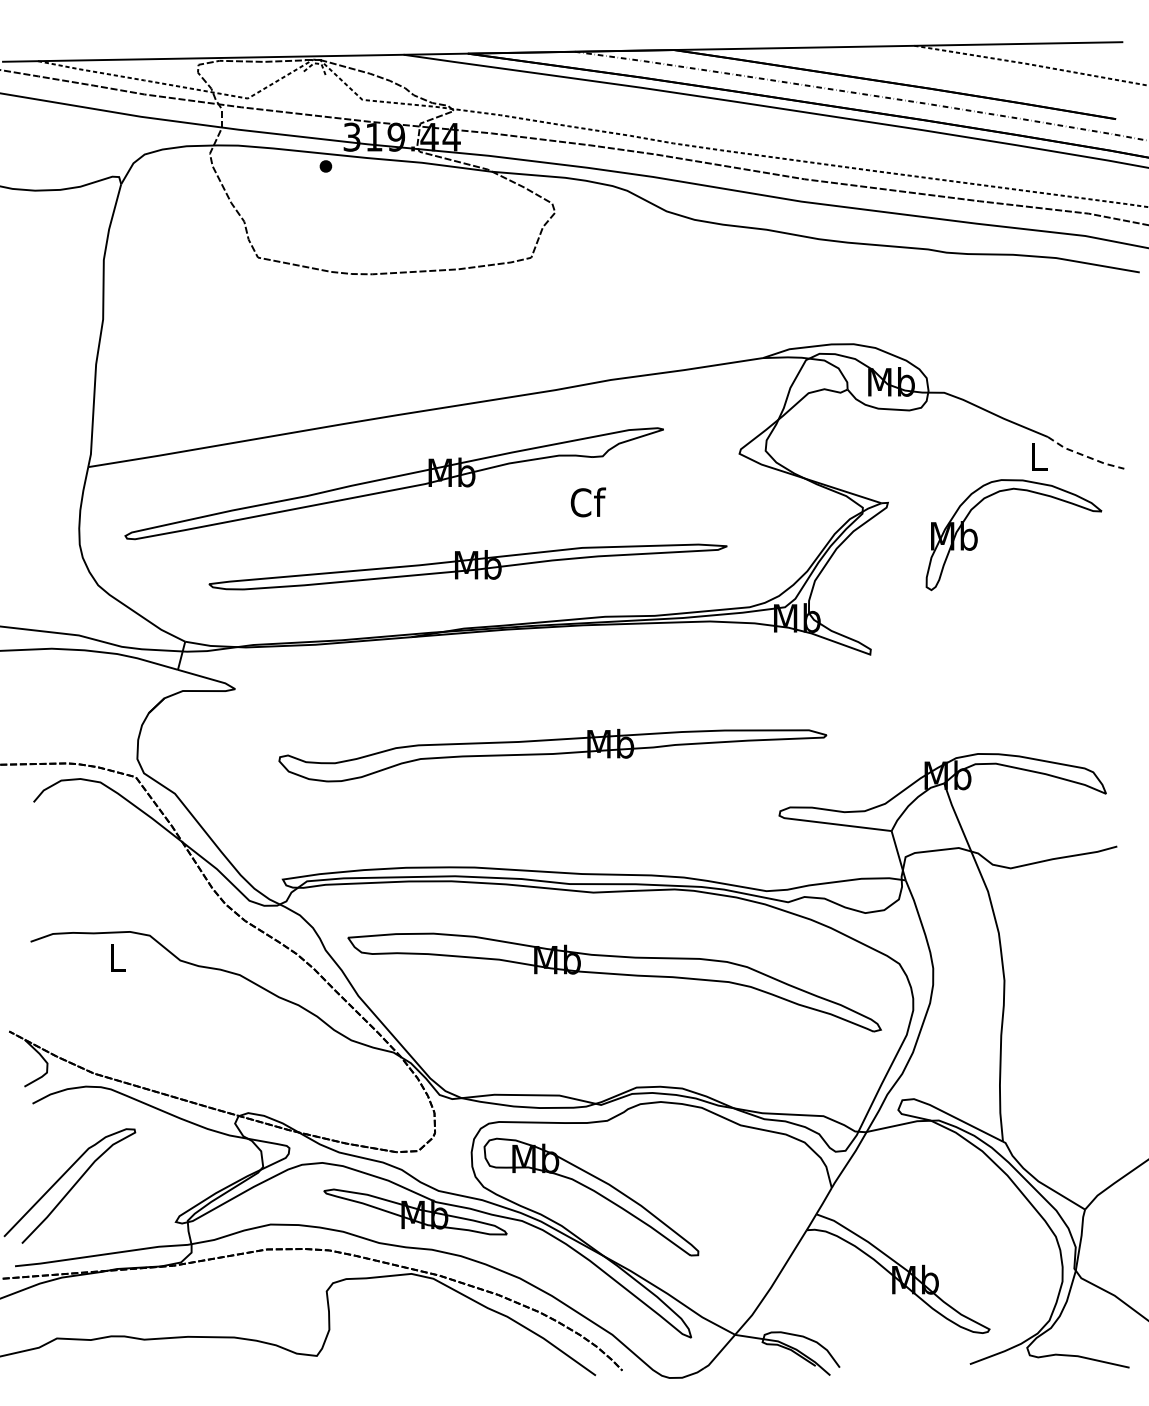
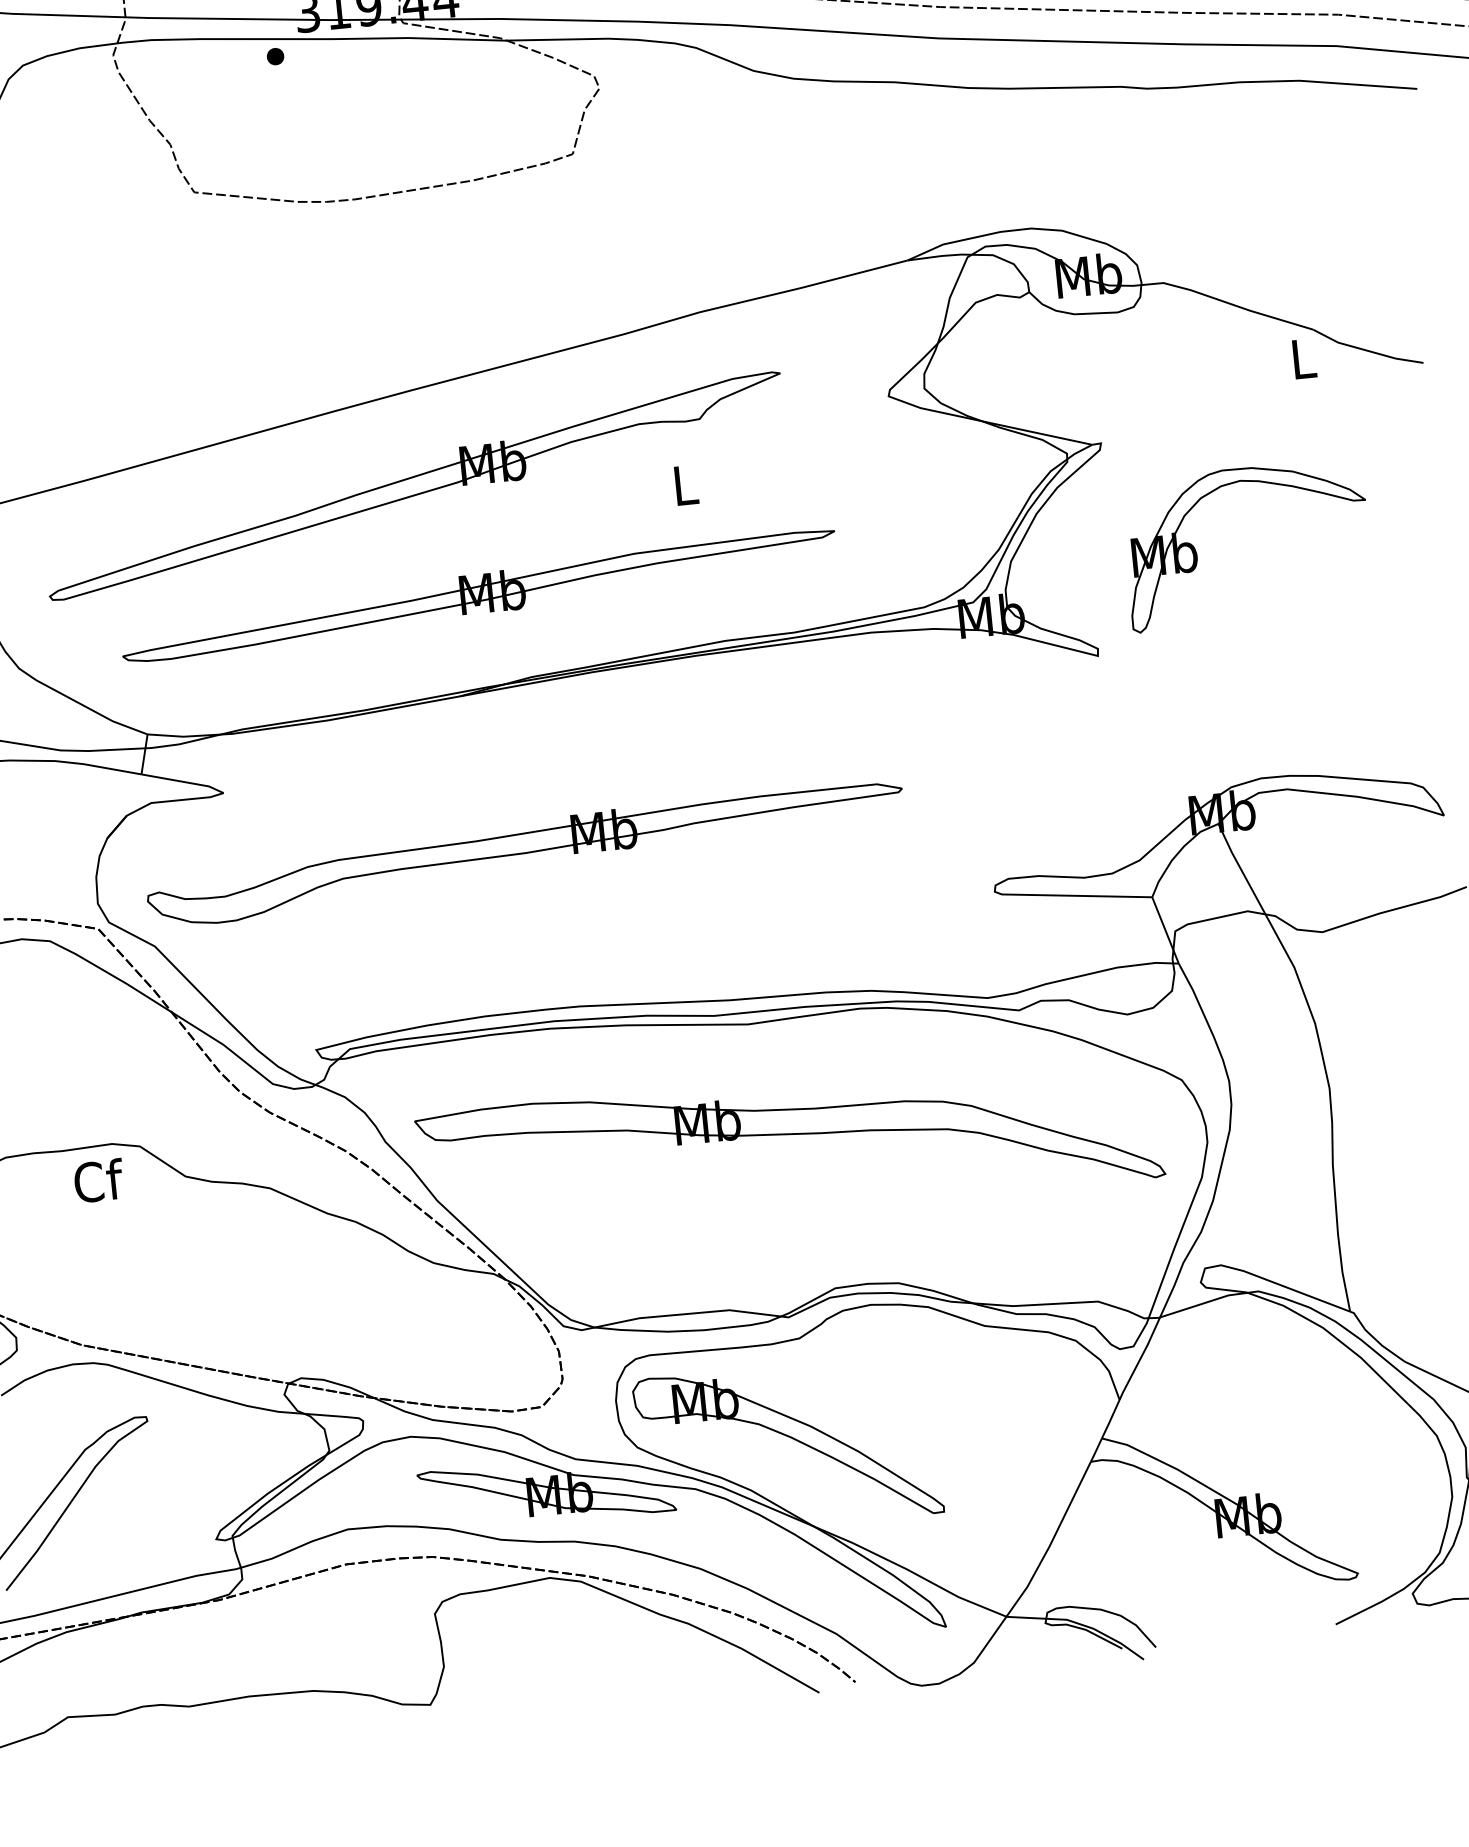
line: (1085, 456) -> (1368, 351), dashed -> solid
text: (588, 502) -> (686, 484), Cf -> L
part: (977, 535) -> (1196, 550), moved
part: (467, 566) -> (477, 595), moved
part: (552, 755) -> (525, 855), moved
text: (117, 957) -> (98, 1181), L -> Cf

